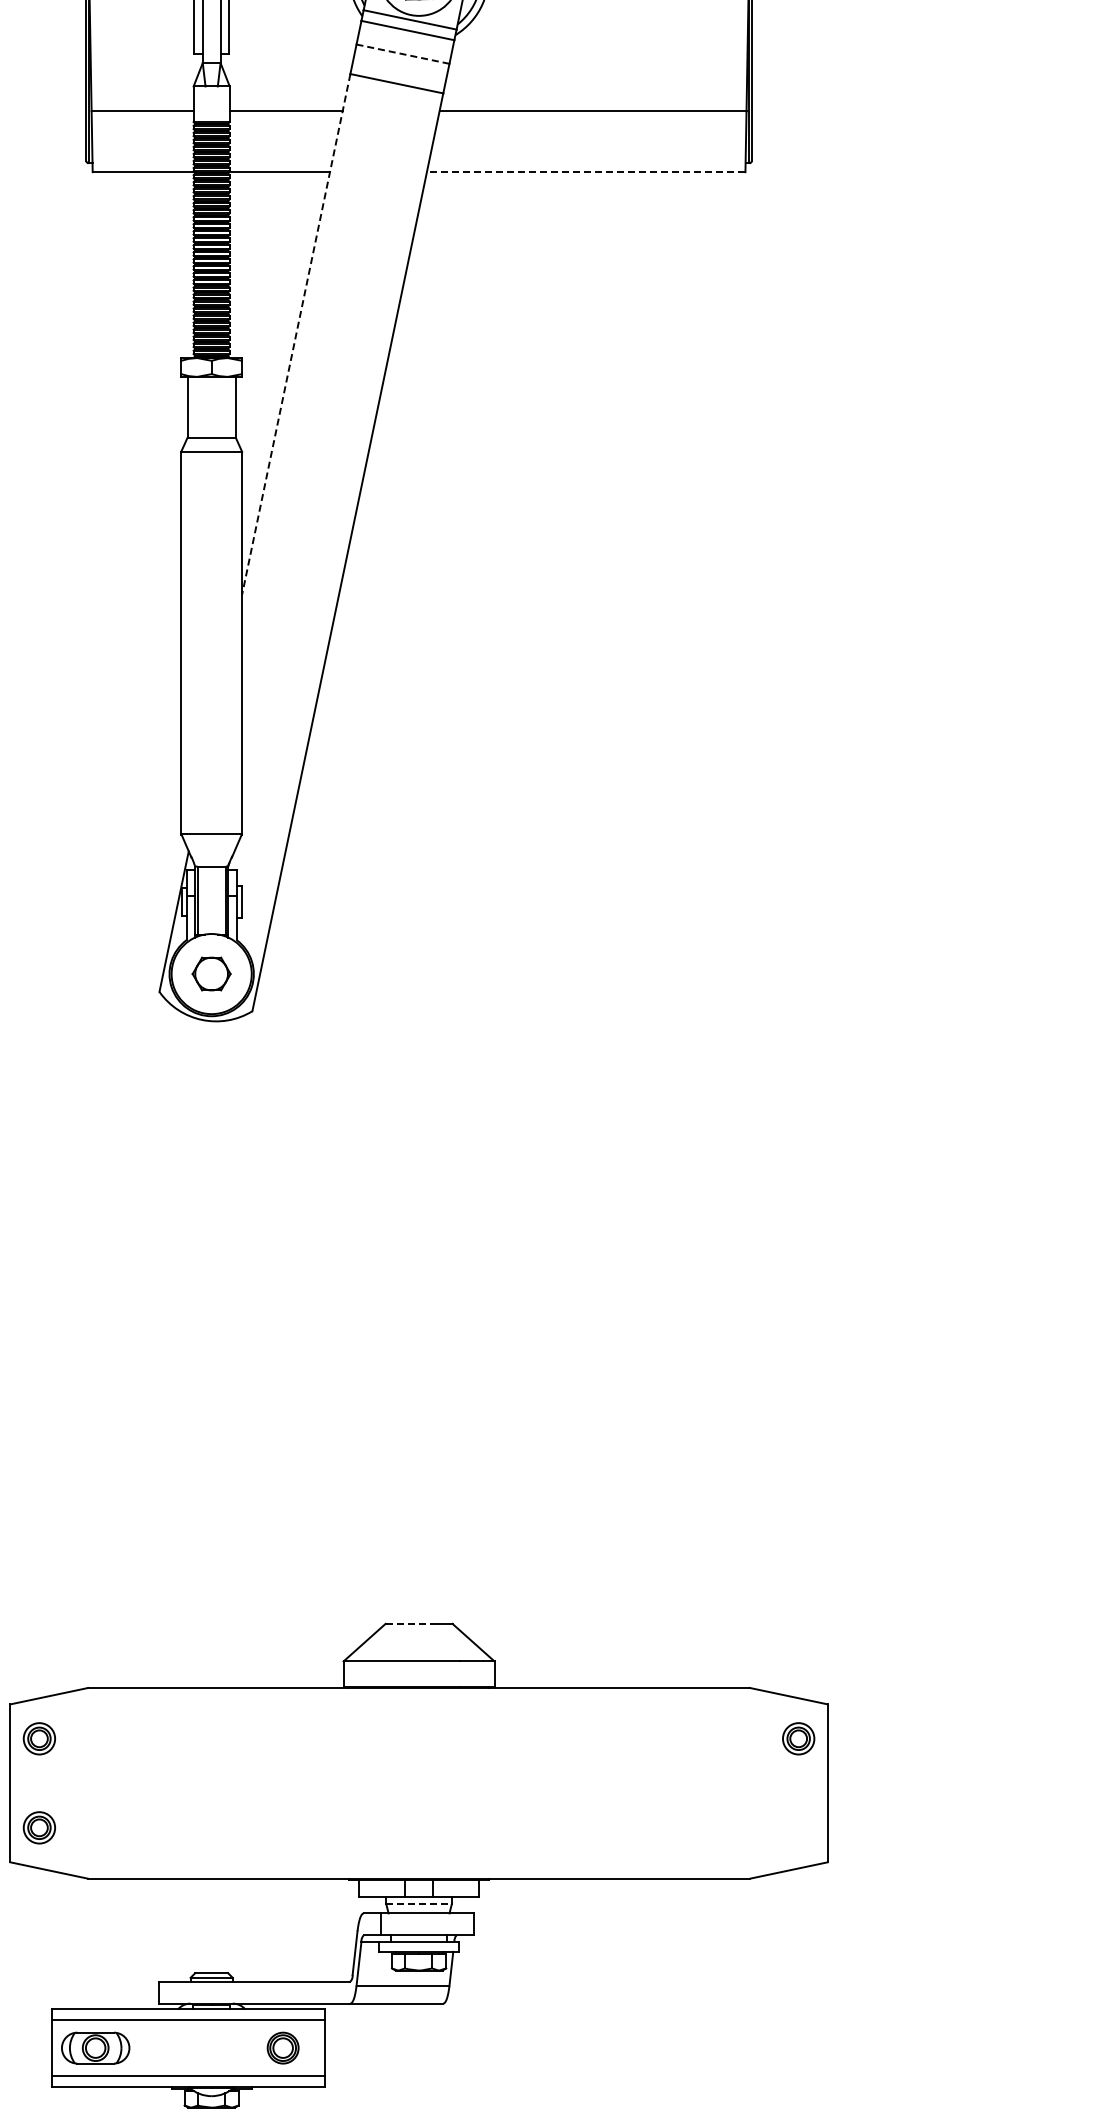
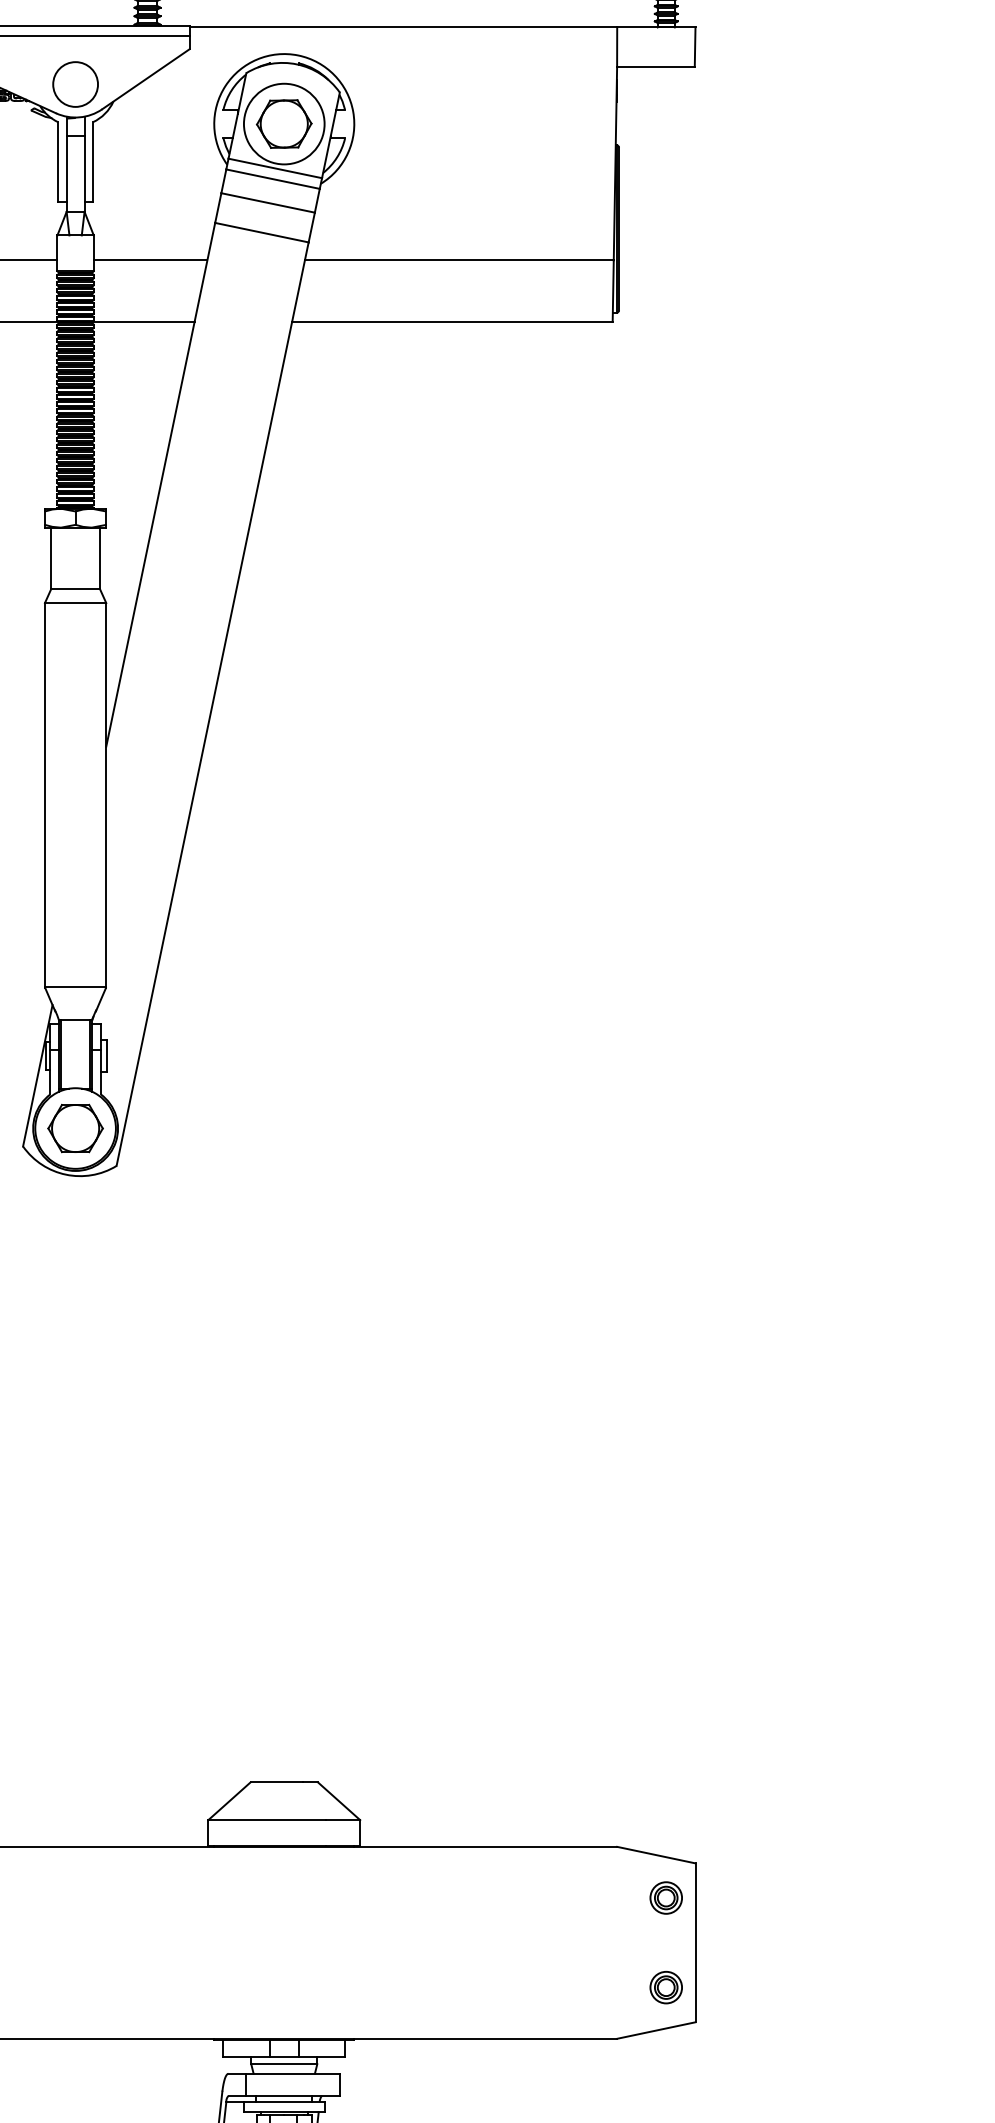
line: (402, 54) -> (267, 203), dashed -> solid
line: (585, 172) -> (451, 321), dashed -> solid
line: (296, 334) -> (160, 484), dashed -> solid
part: (211, 973) -> (75, 1127), size x1.43
line: (411, 1623) -> (276, 1781), dashed -> solid
part: (798, 1827) -> (666, 1987), added
line: (419, 1904) -> (284, 2064), dashed -> solid

